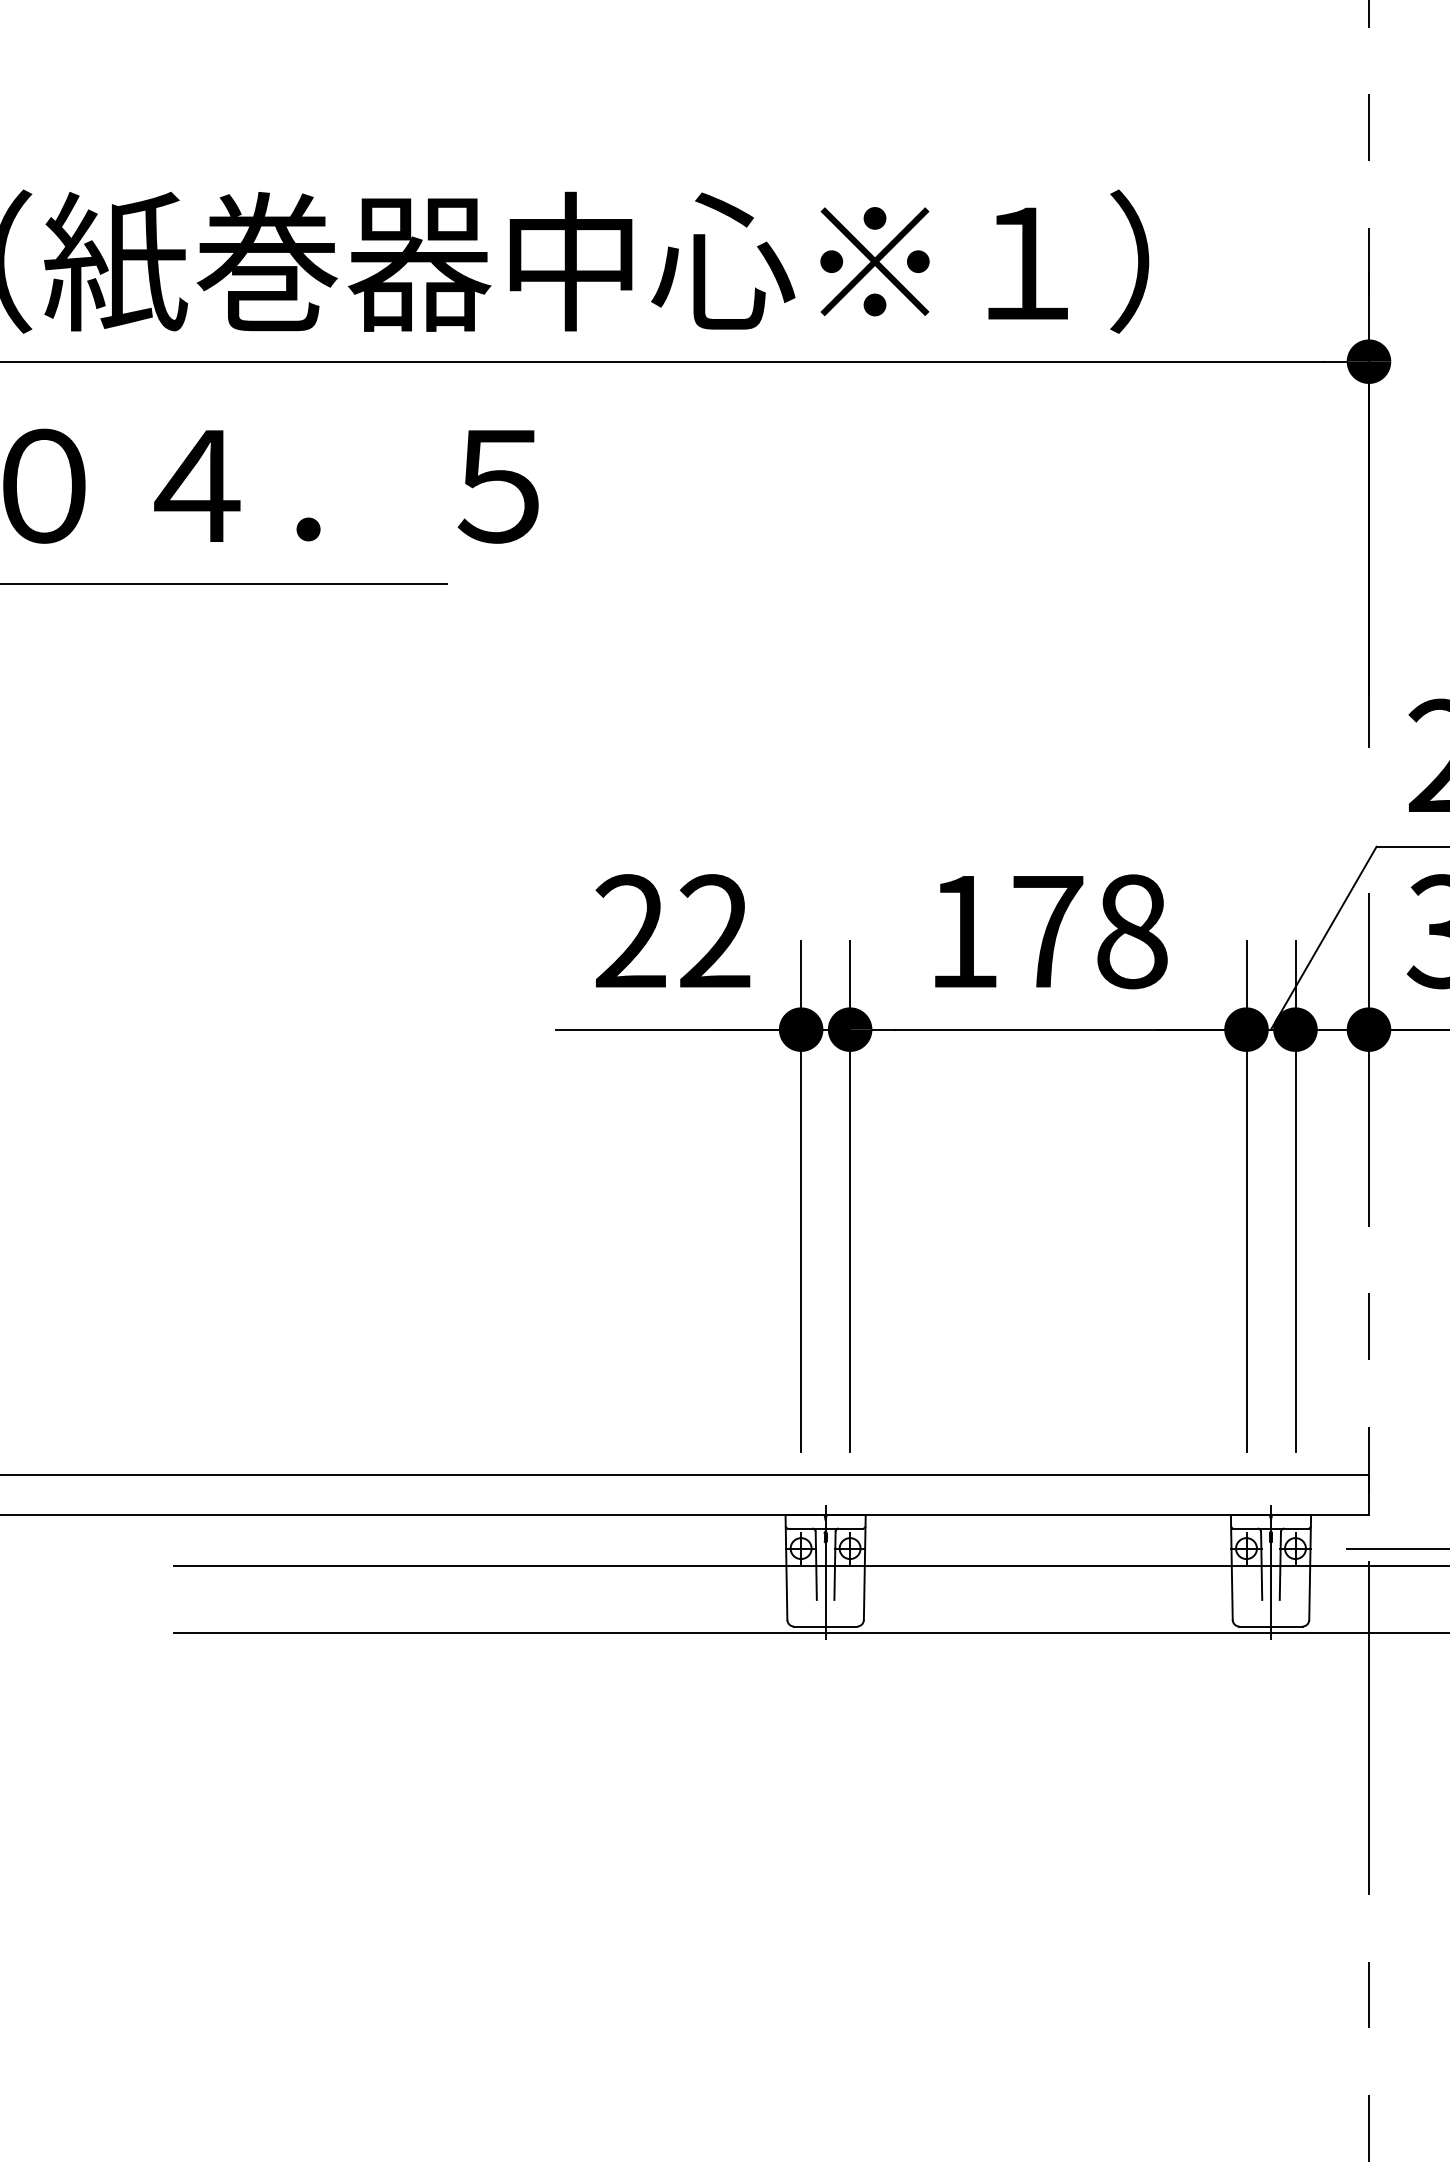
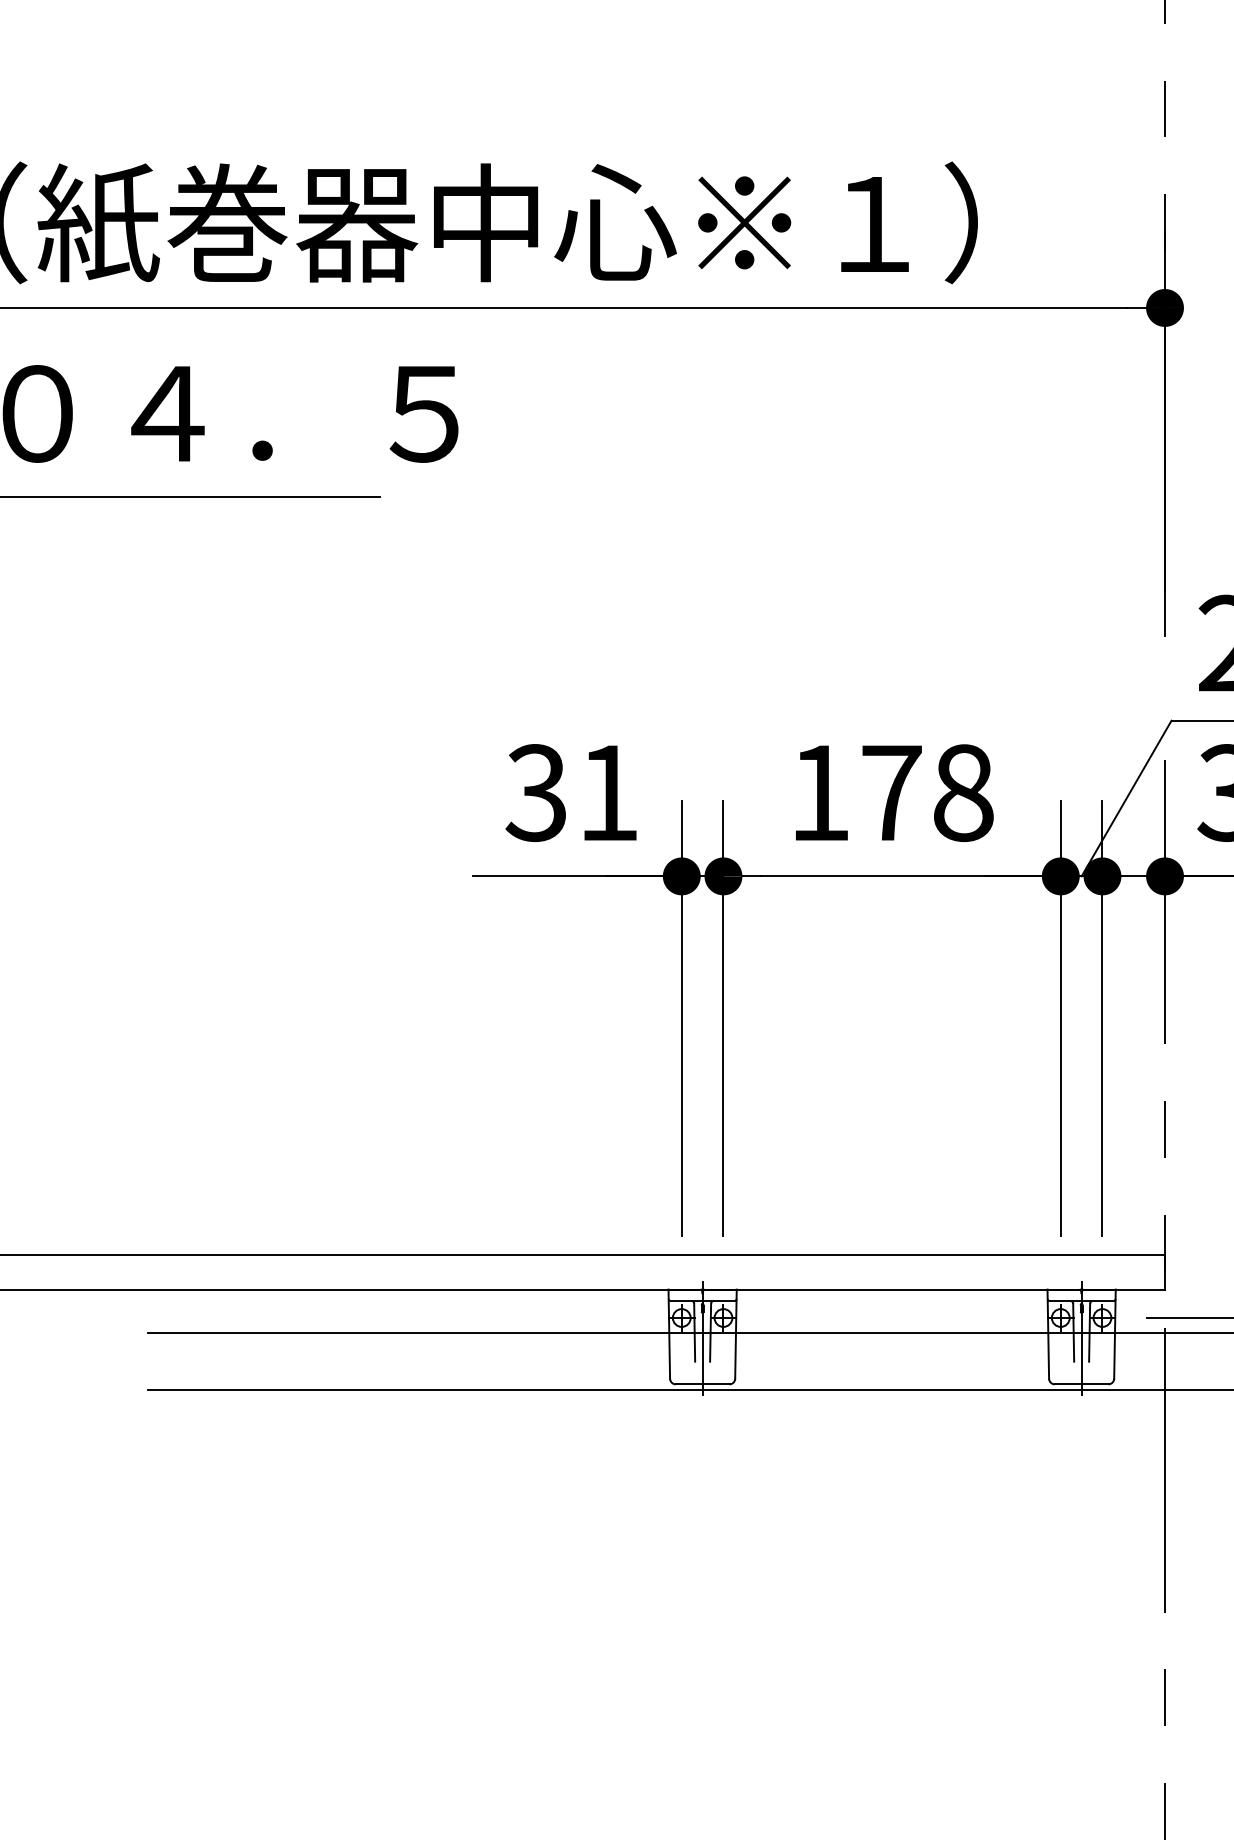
text: (671, 932) -> (571, 793), 22 -> 31

